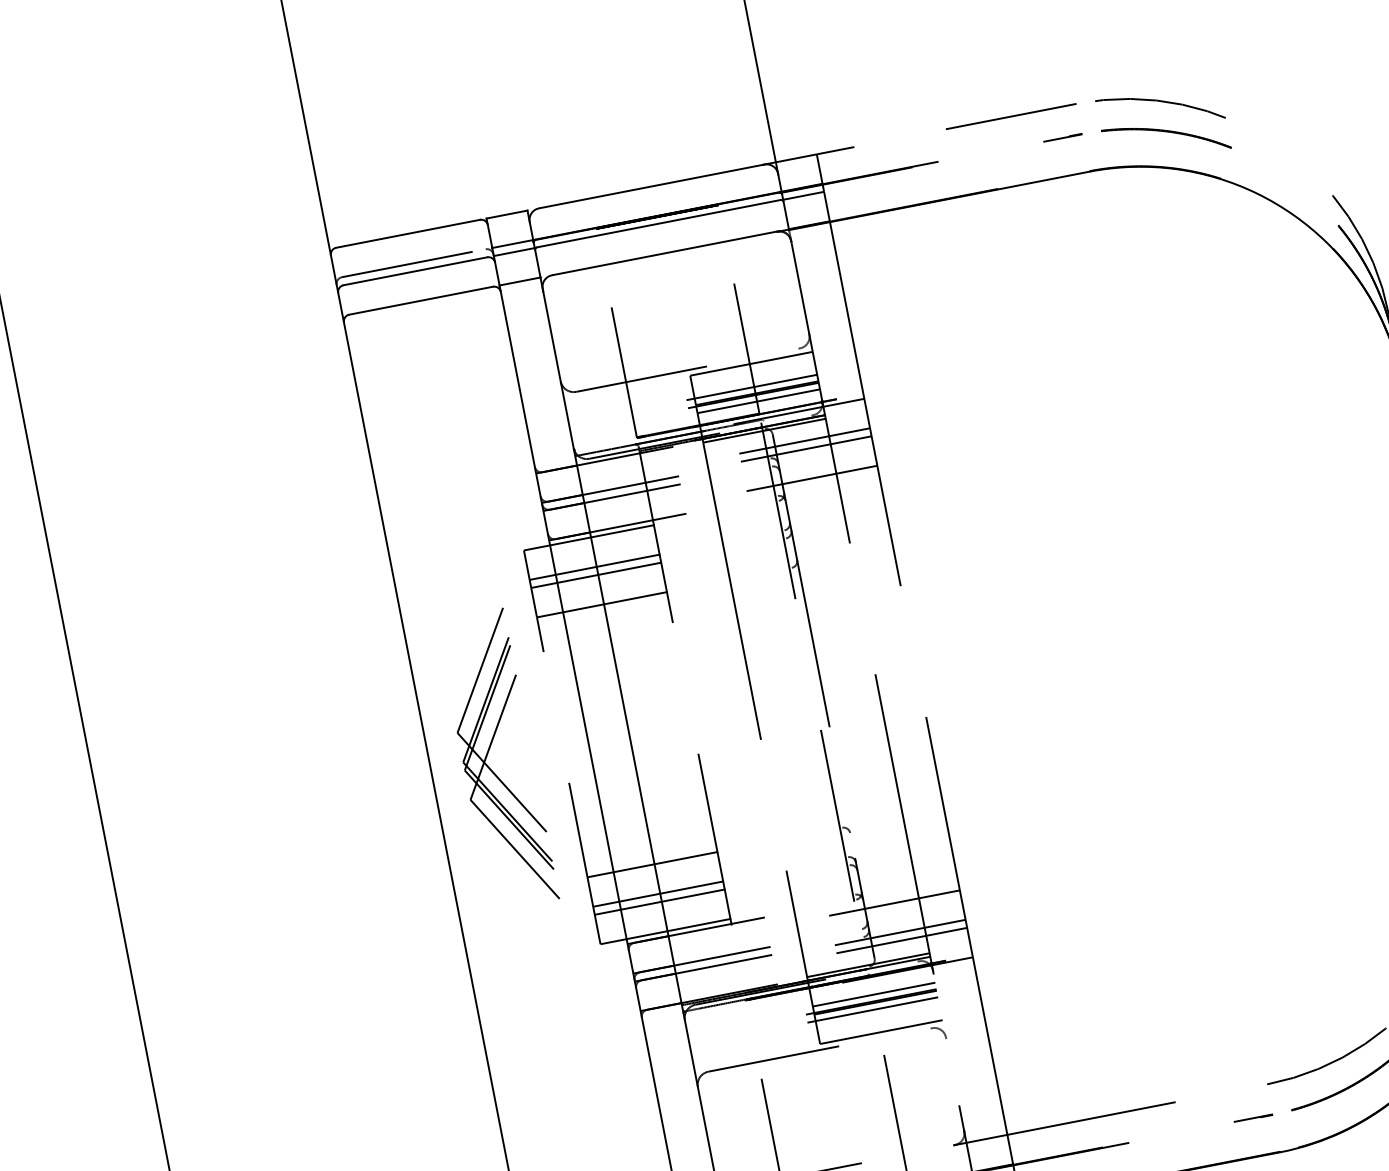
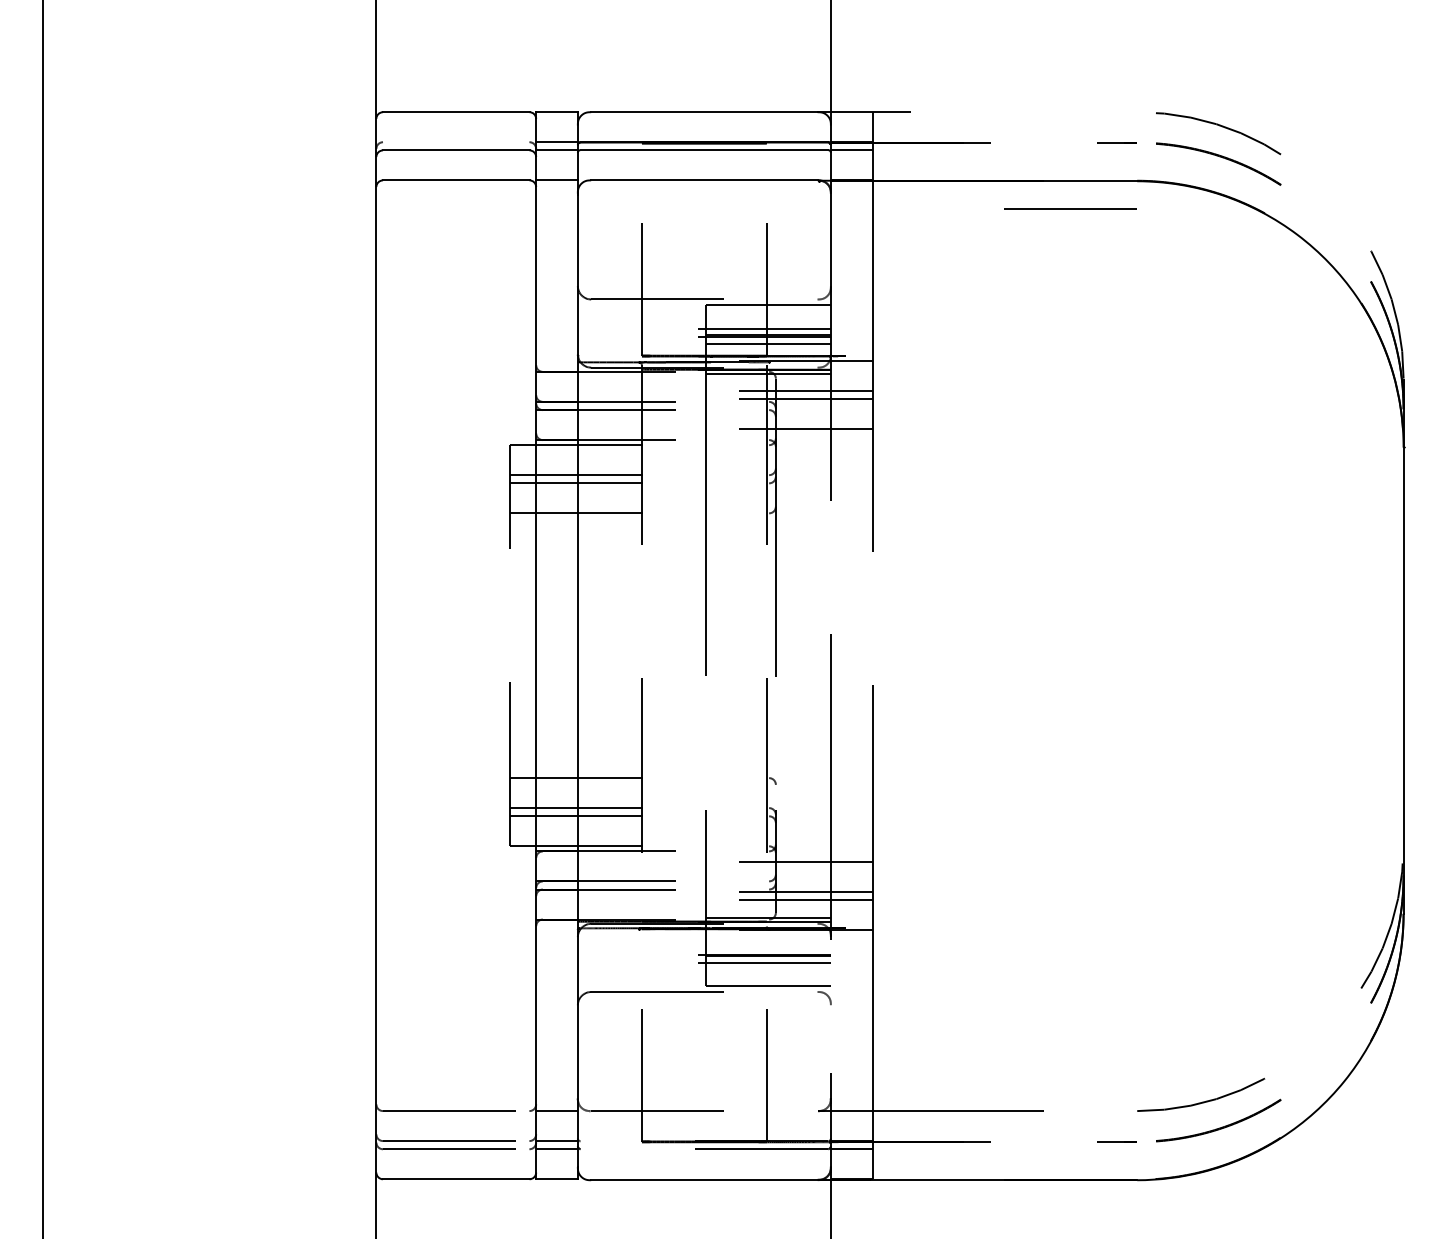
line: (1010, 115) -> (1070, 208), moved
line: (414, 263) -> (456, 142), removed
part: (487, 756) -> (434, 640), removed
line: (874, 994) -> (768, 947), removed

